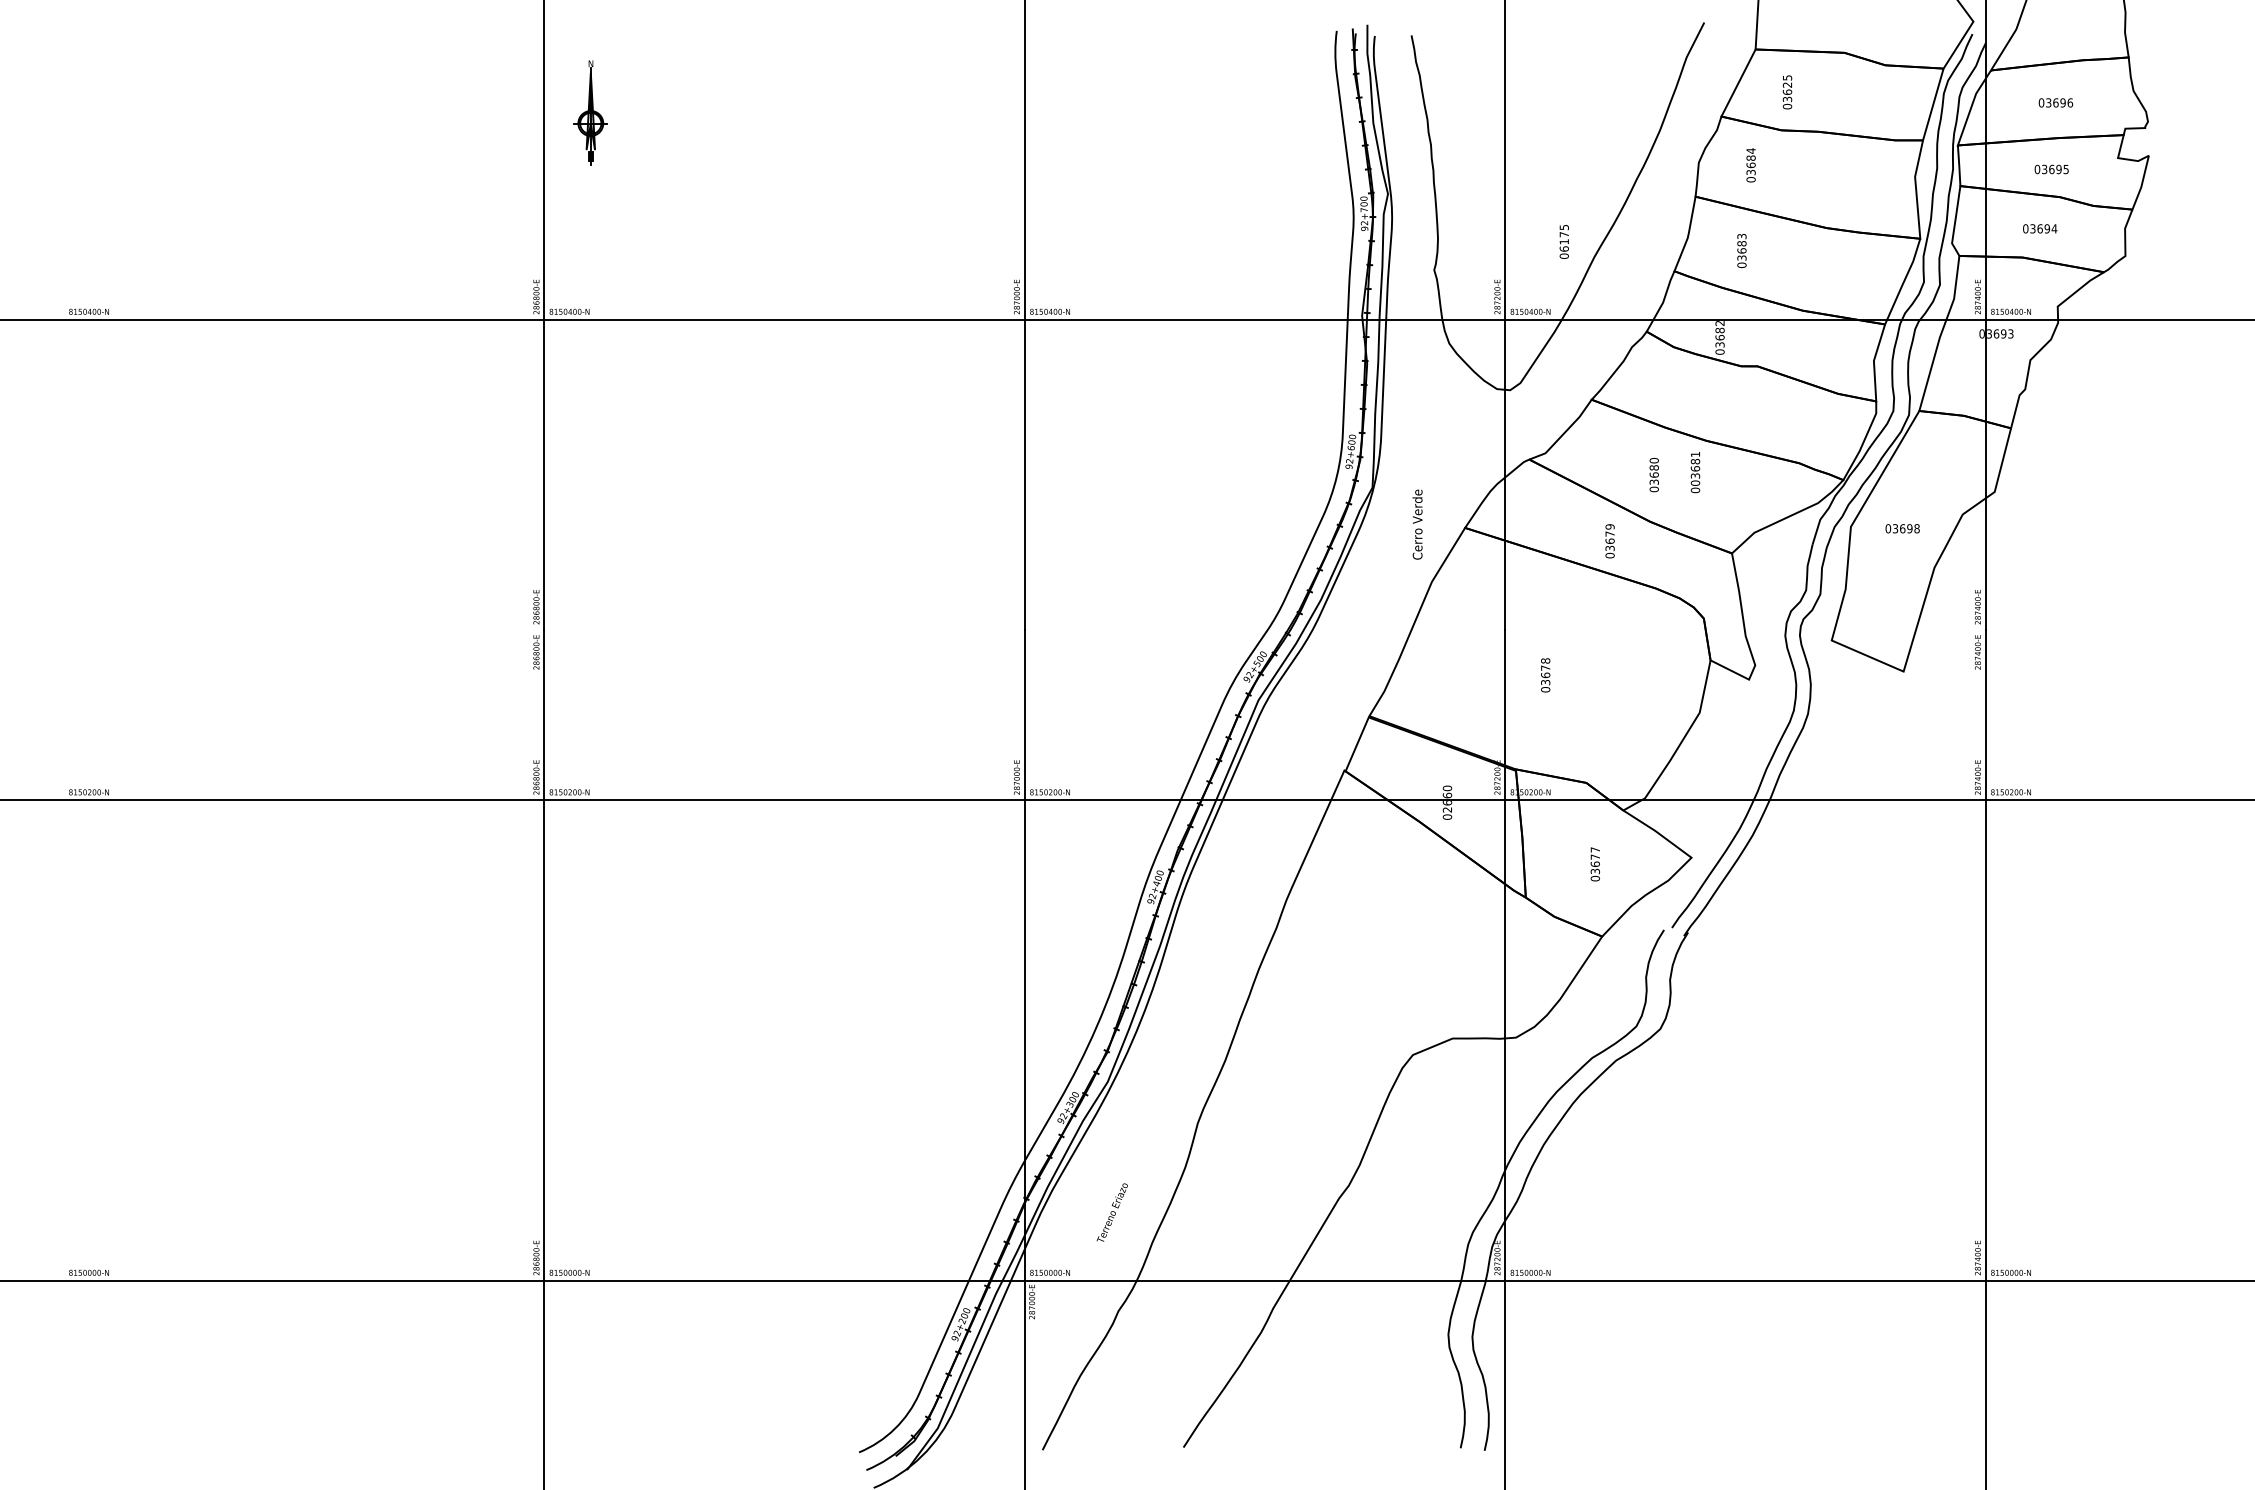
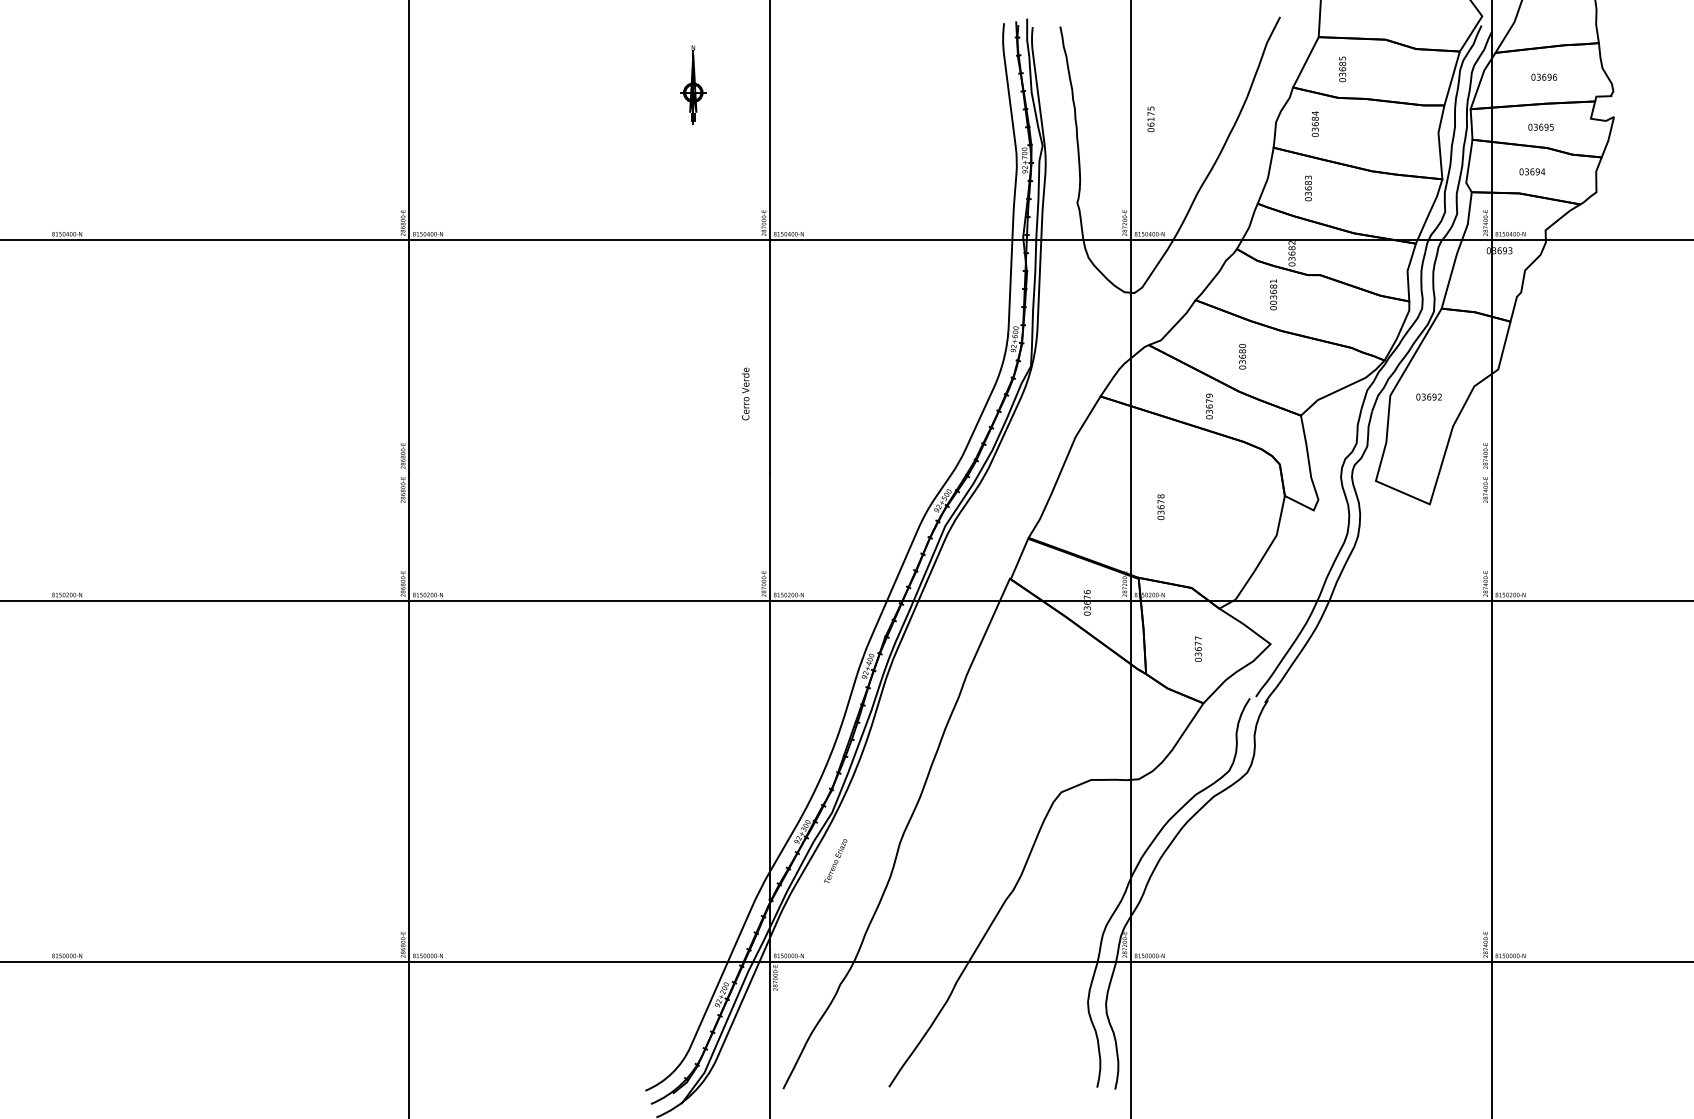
text: (1787, 84) -> (1342, 63), 03625 -> 03685
part: (590, 112) -> (693, 84), moved
text: (1563, 241) -> (1150, 119), moved
text: (1695, 472) -> (1273, 294), moved
text: (1417, 524) -> (745, 393), moved
text: (1916, 528) -> (1439, 396), 03698 -> 03692
text: (1447, 798) -> (1087, 599), 02660 -> 03676
text: (1111, 1212) -> (834, 861), moved

